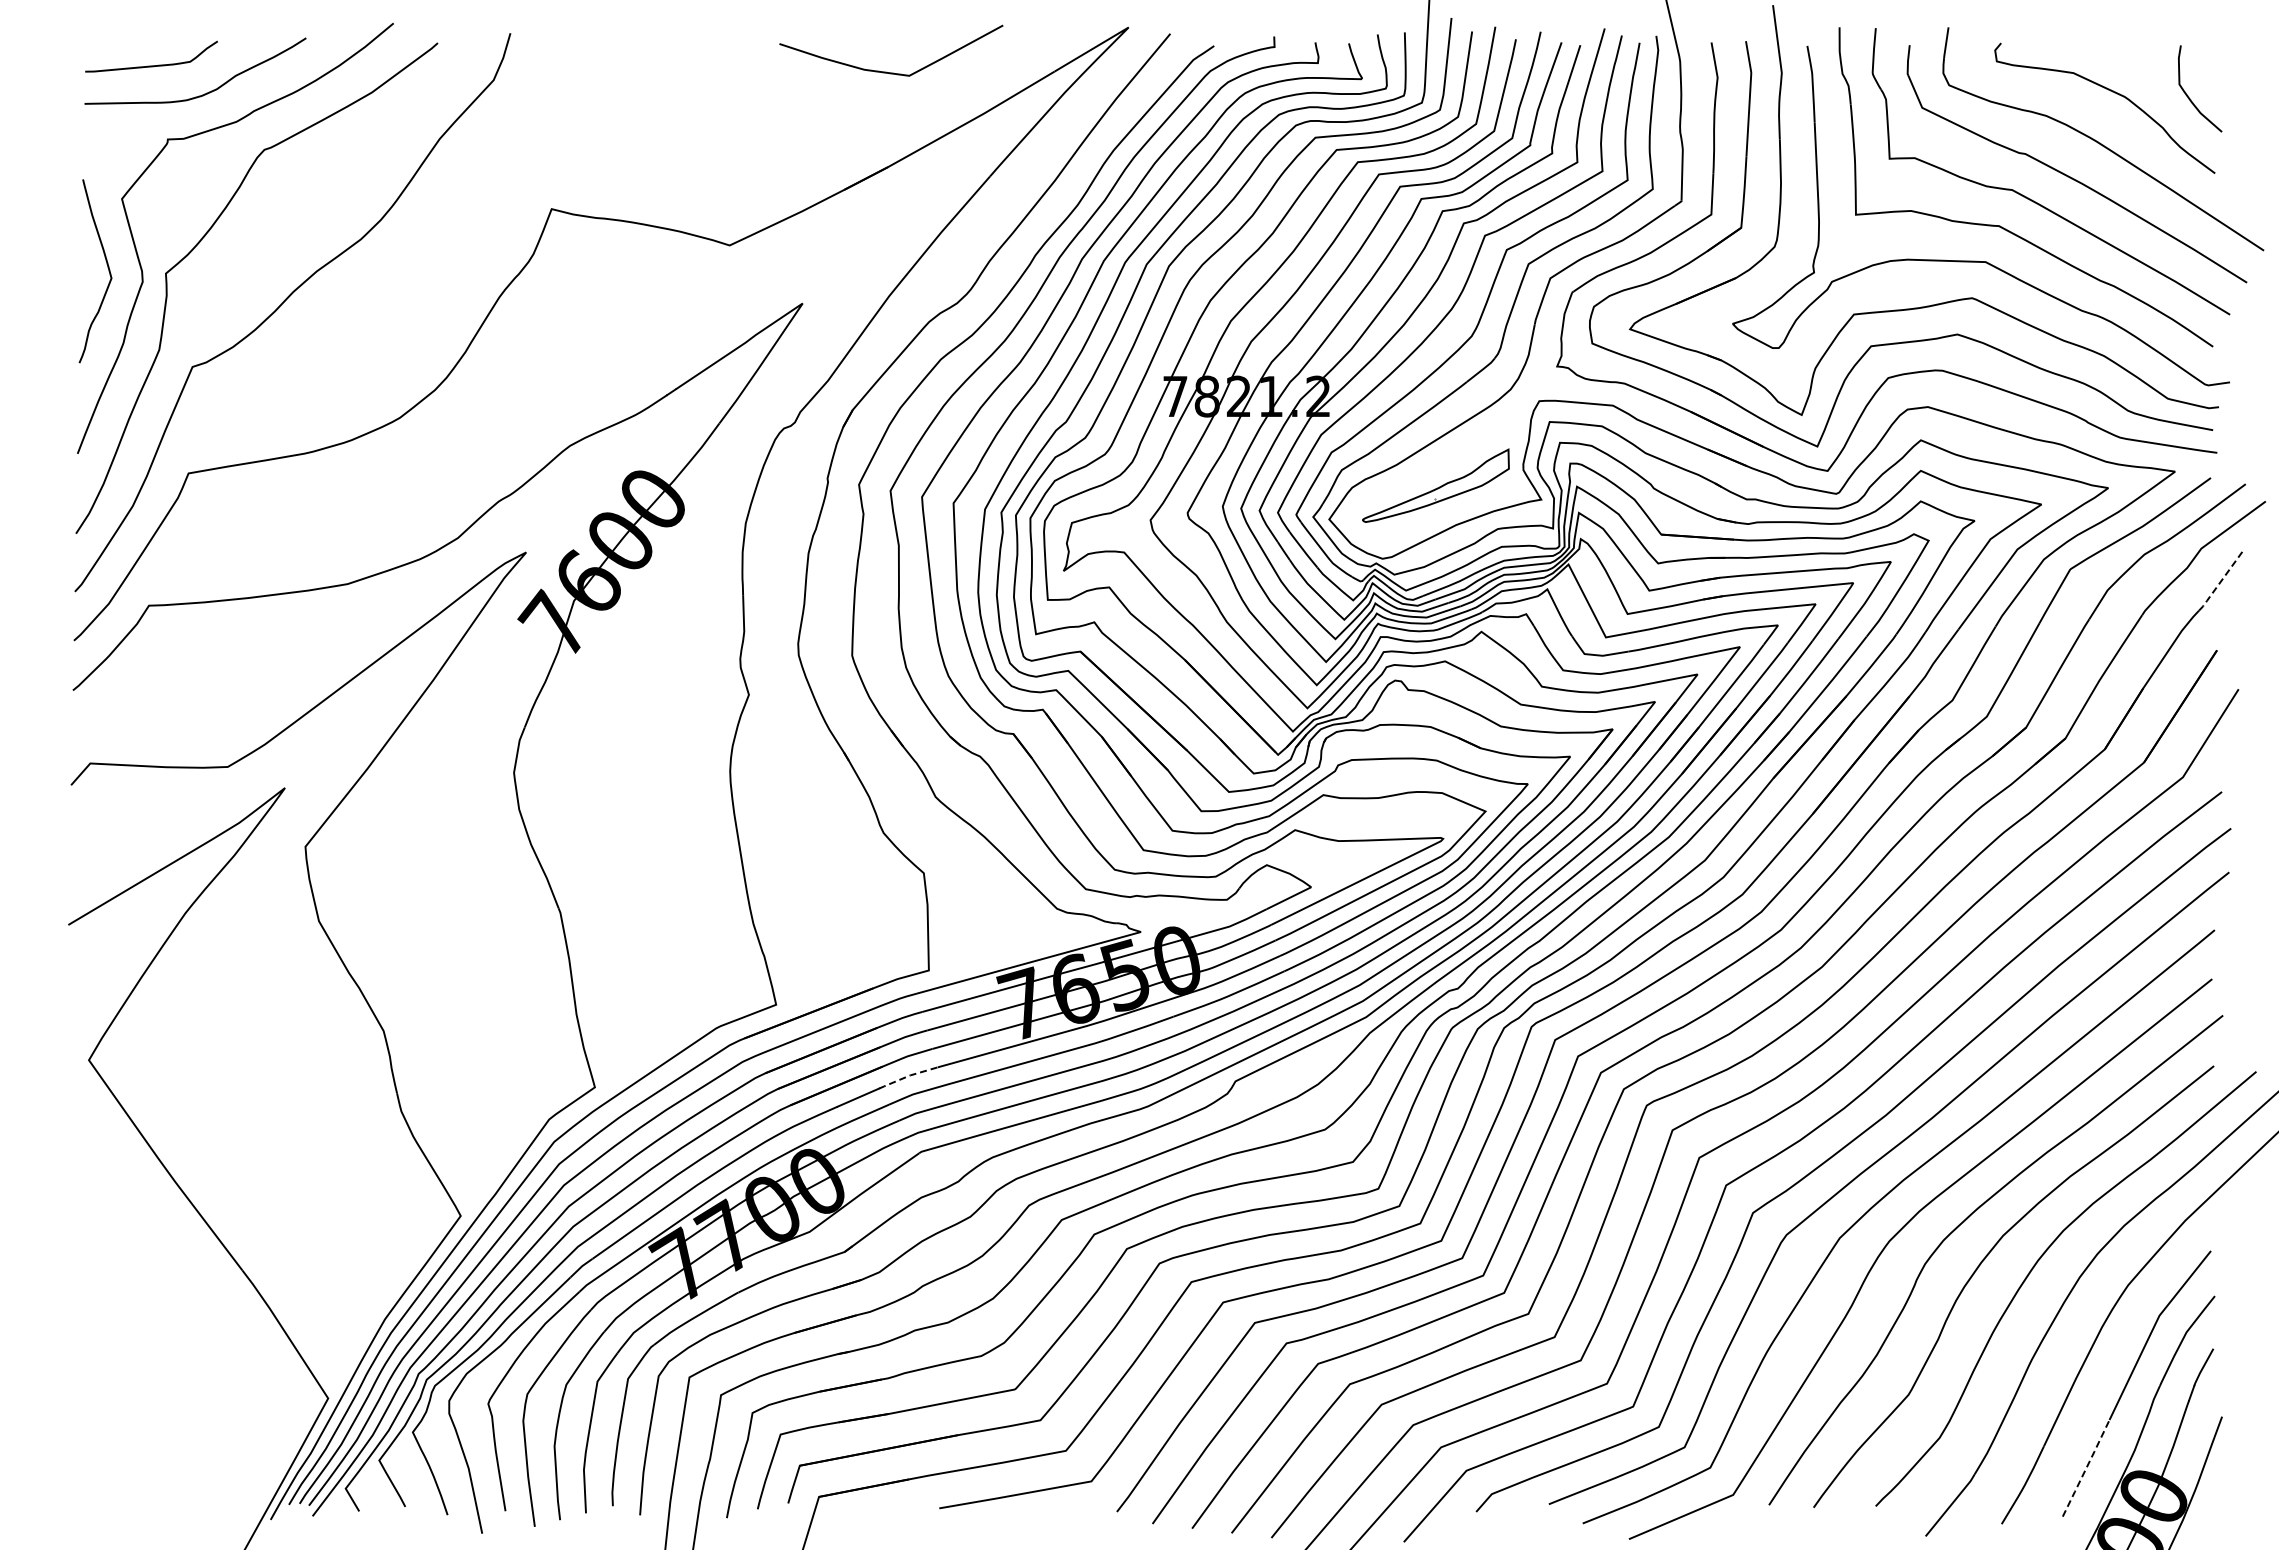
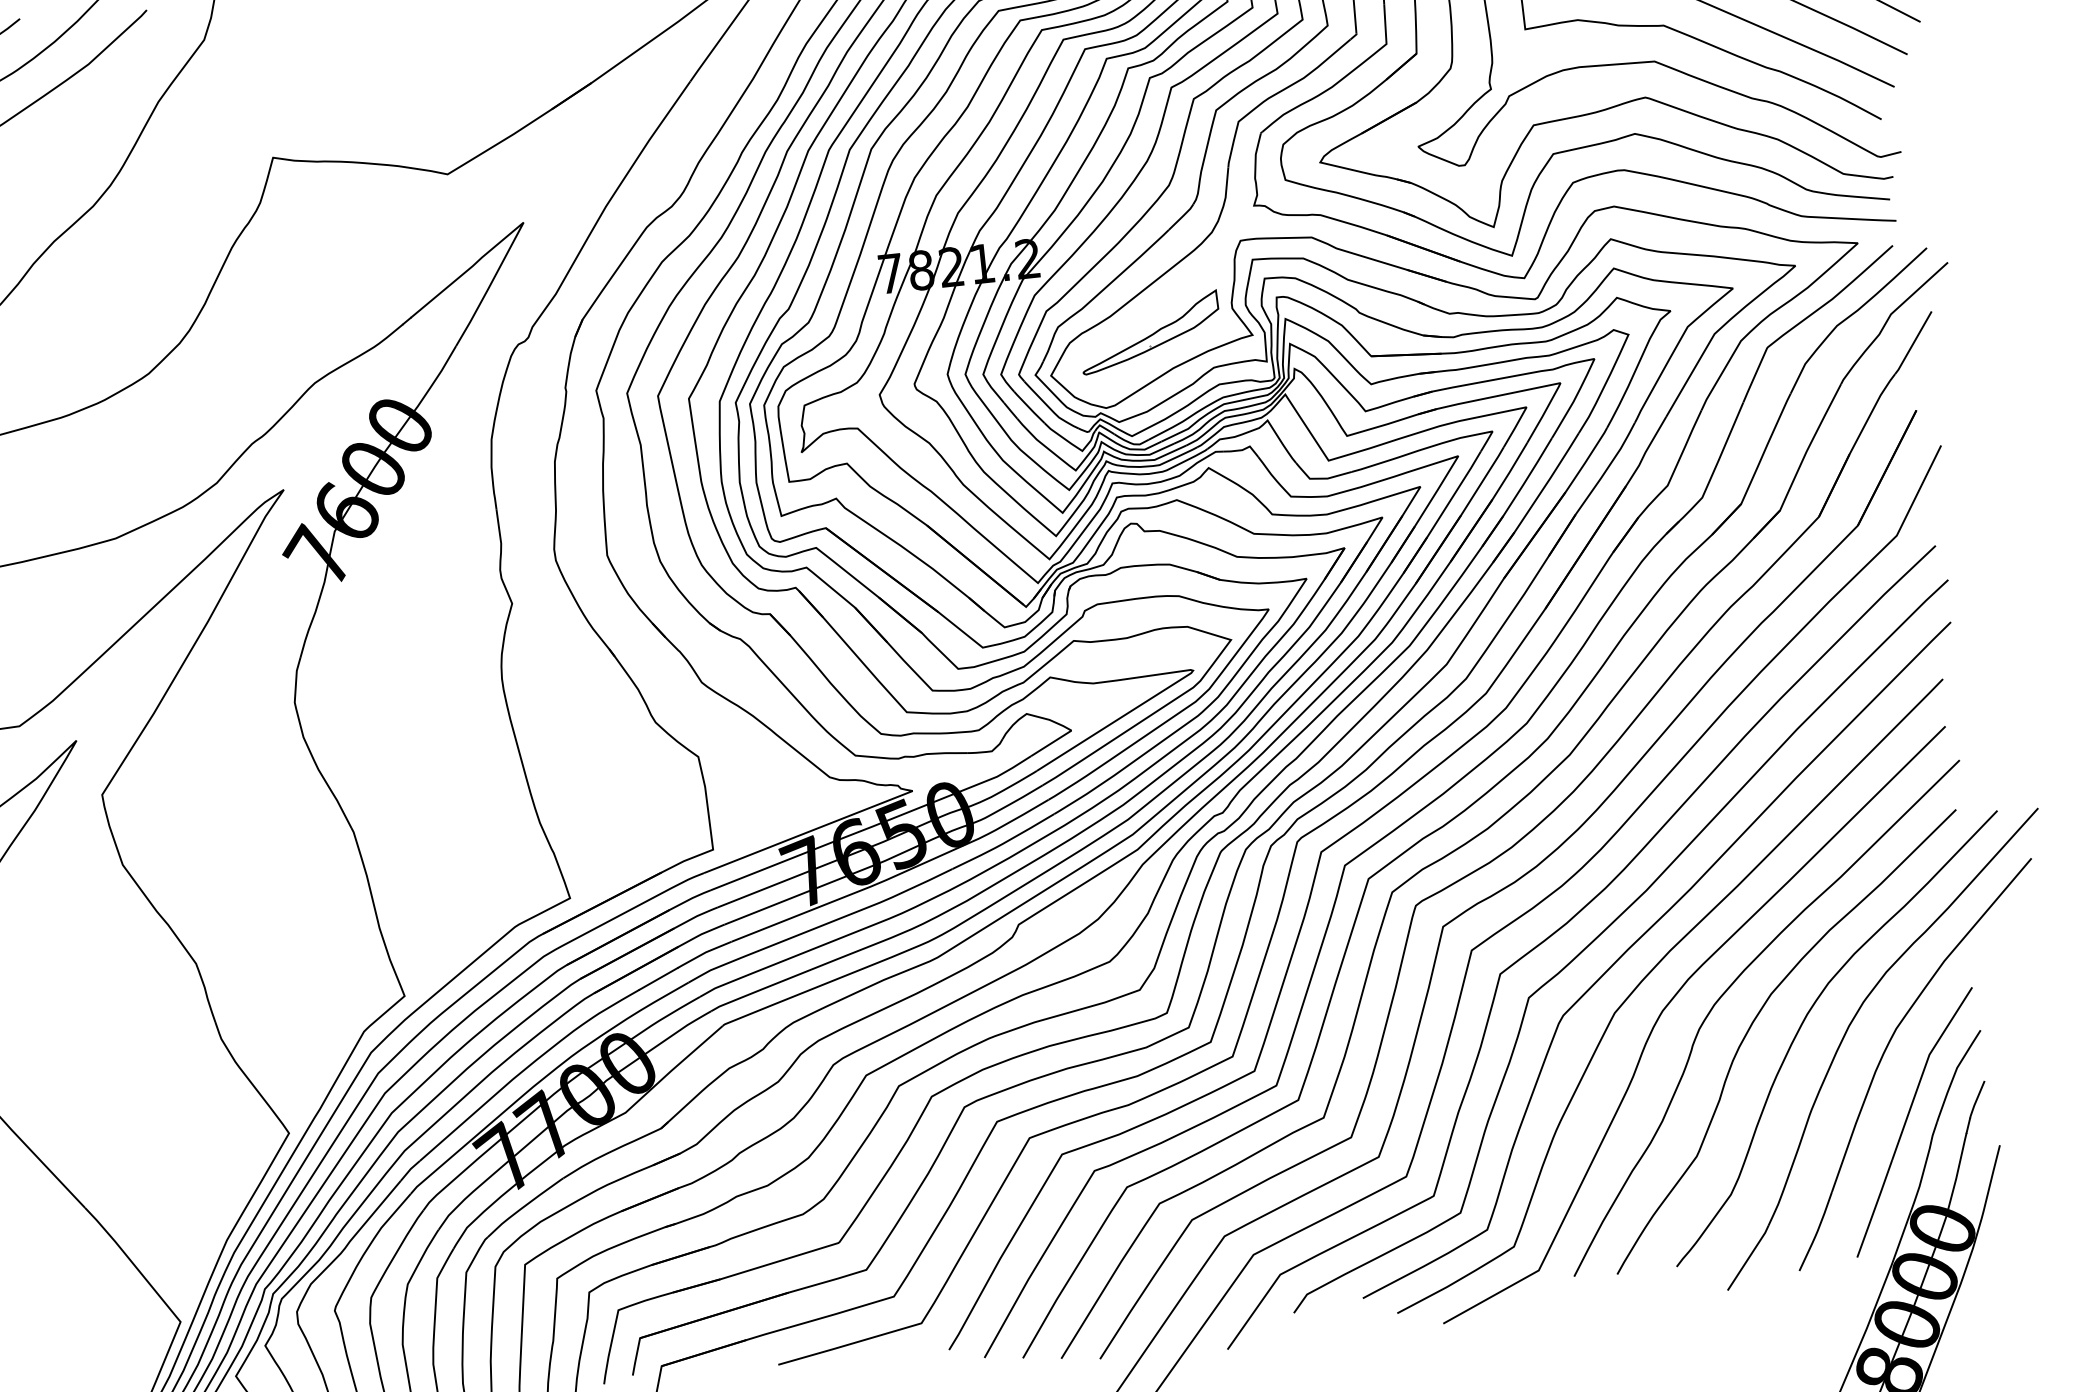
line: (2221, 581) -> (1913, 343), dashed -> solid
line: (907, 1076) -> (703, 953), dashed -> solid
line: (2086, 1467) -> (1874, 1207), dashed -> solid

